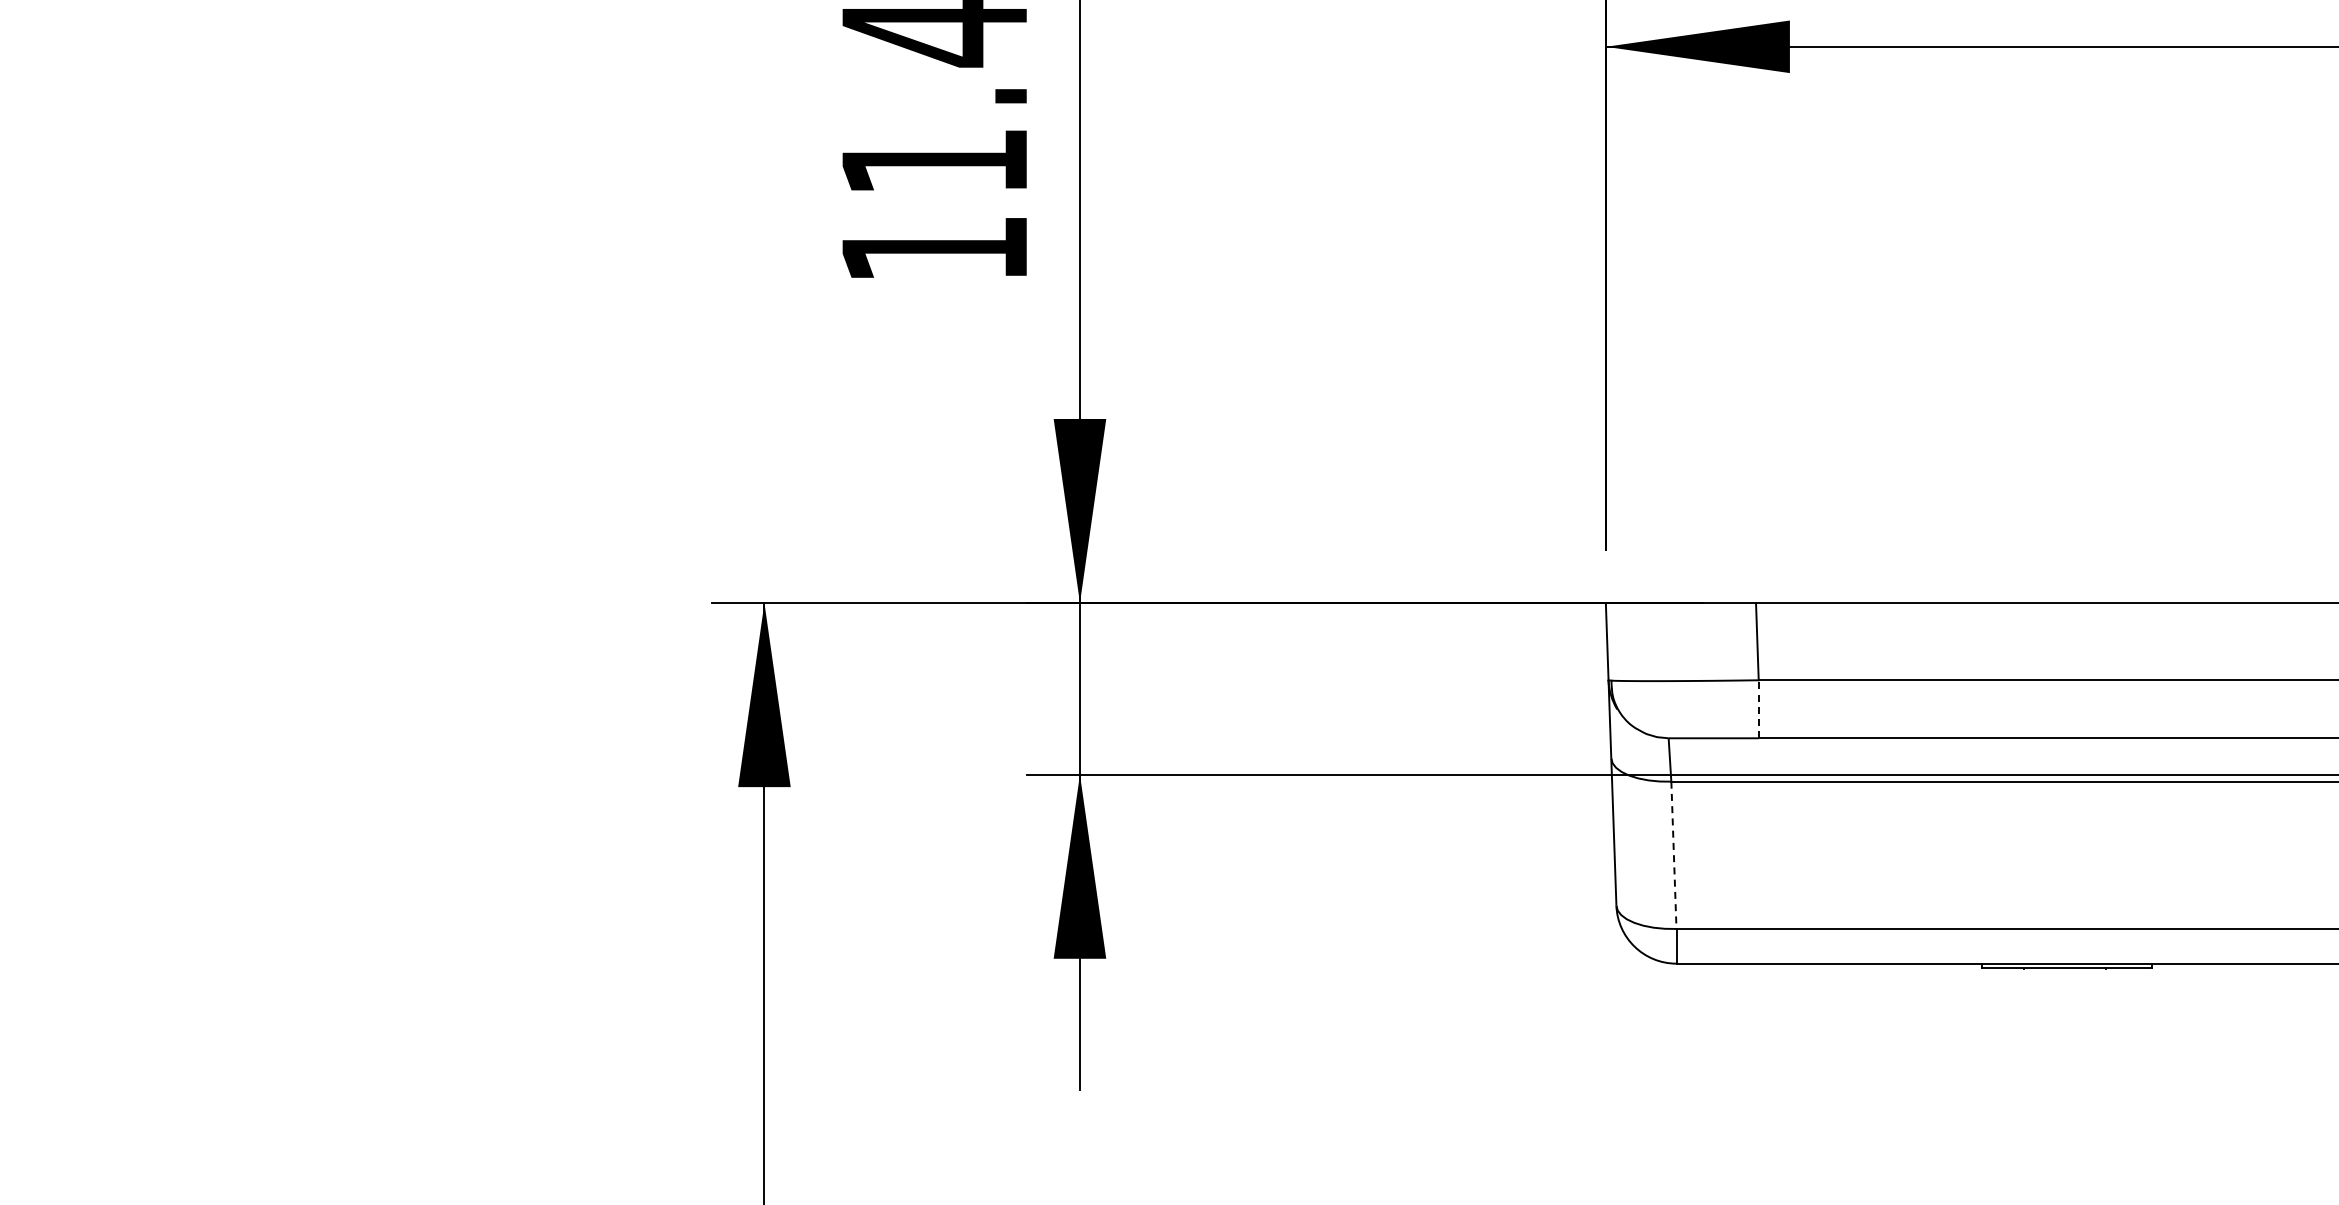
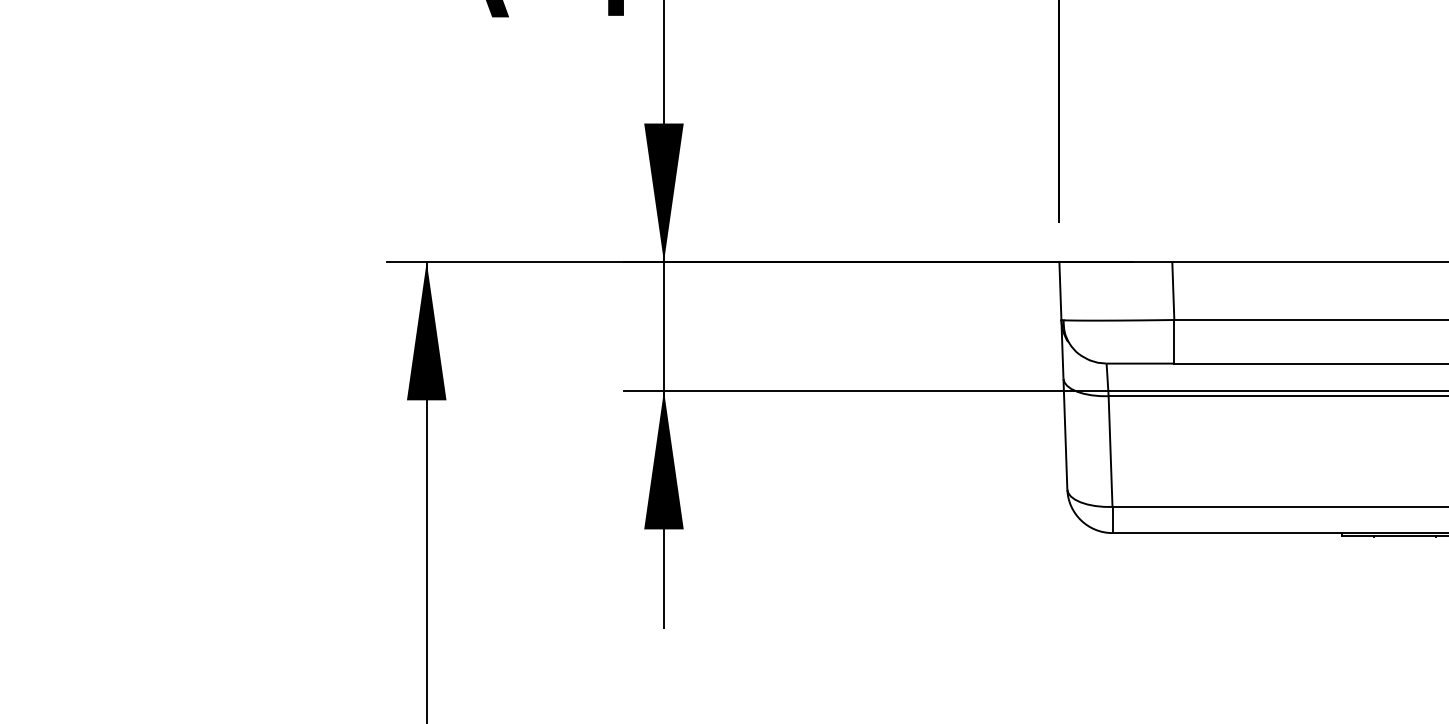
line: (1758, 708) -> (1174, 341), dashed -> solid
line: (1673, 856) -> (1110, 452), dashed -> solid

